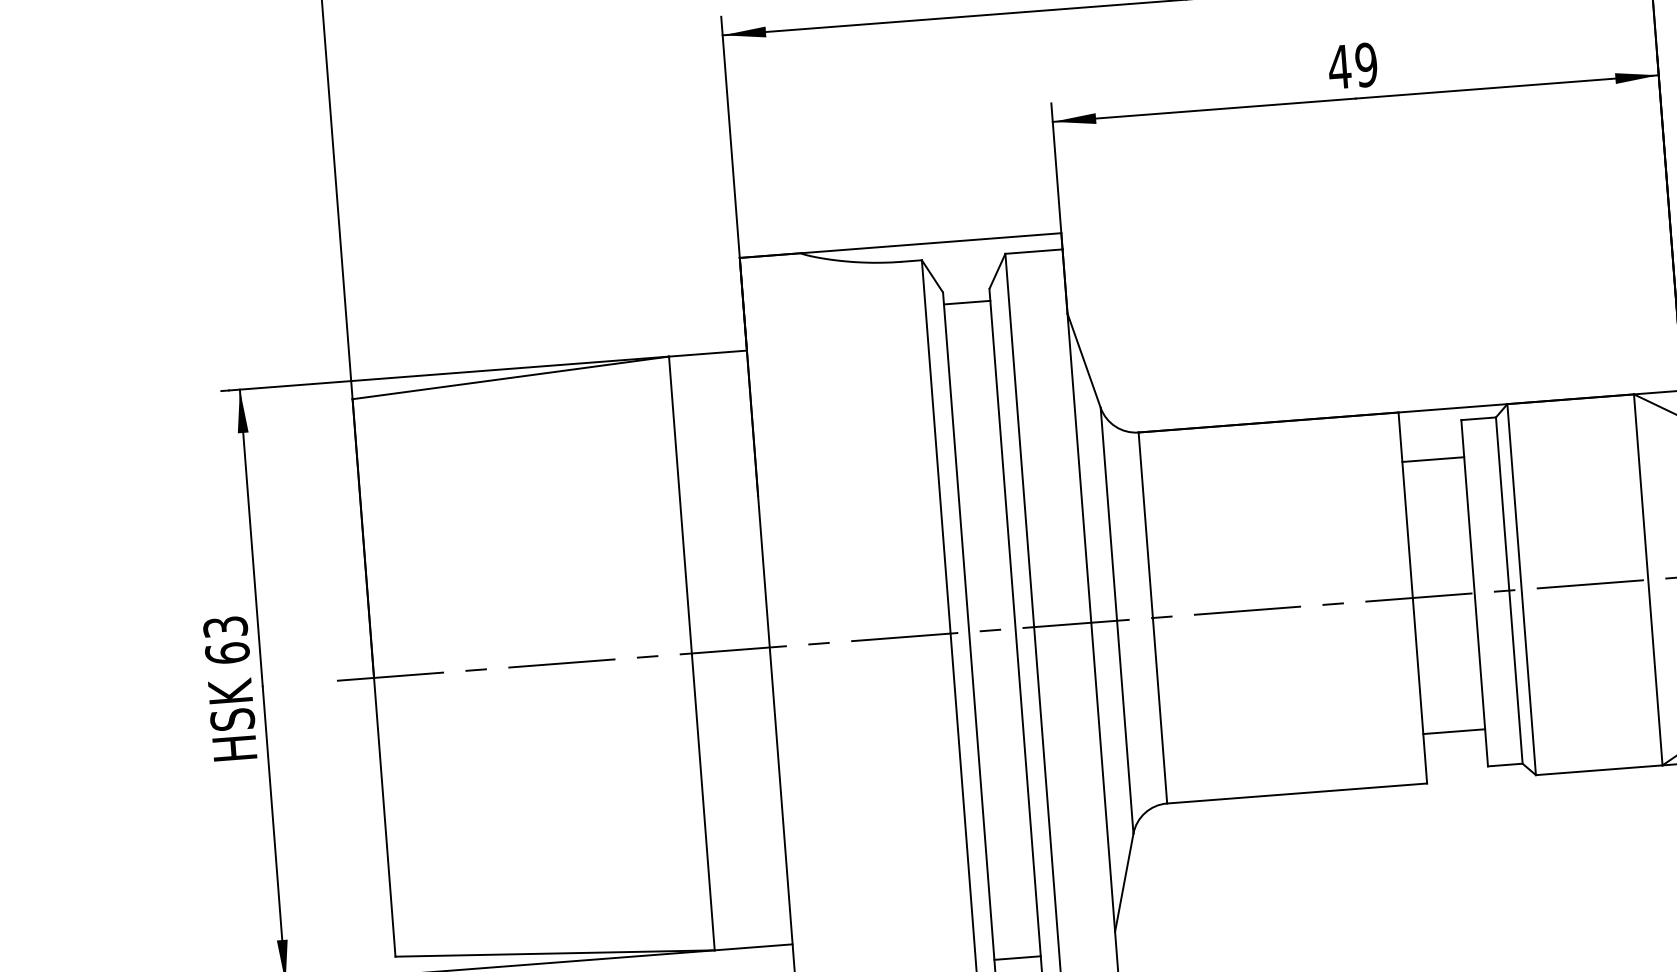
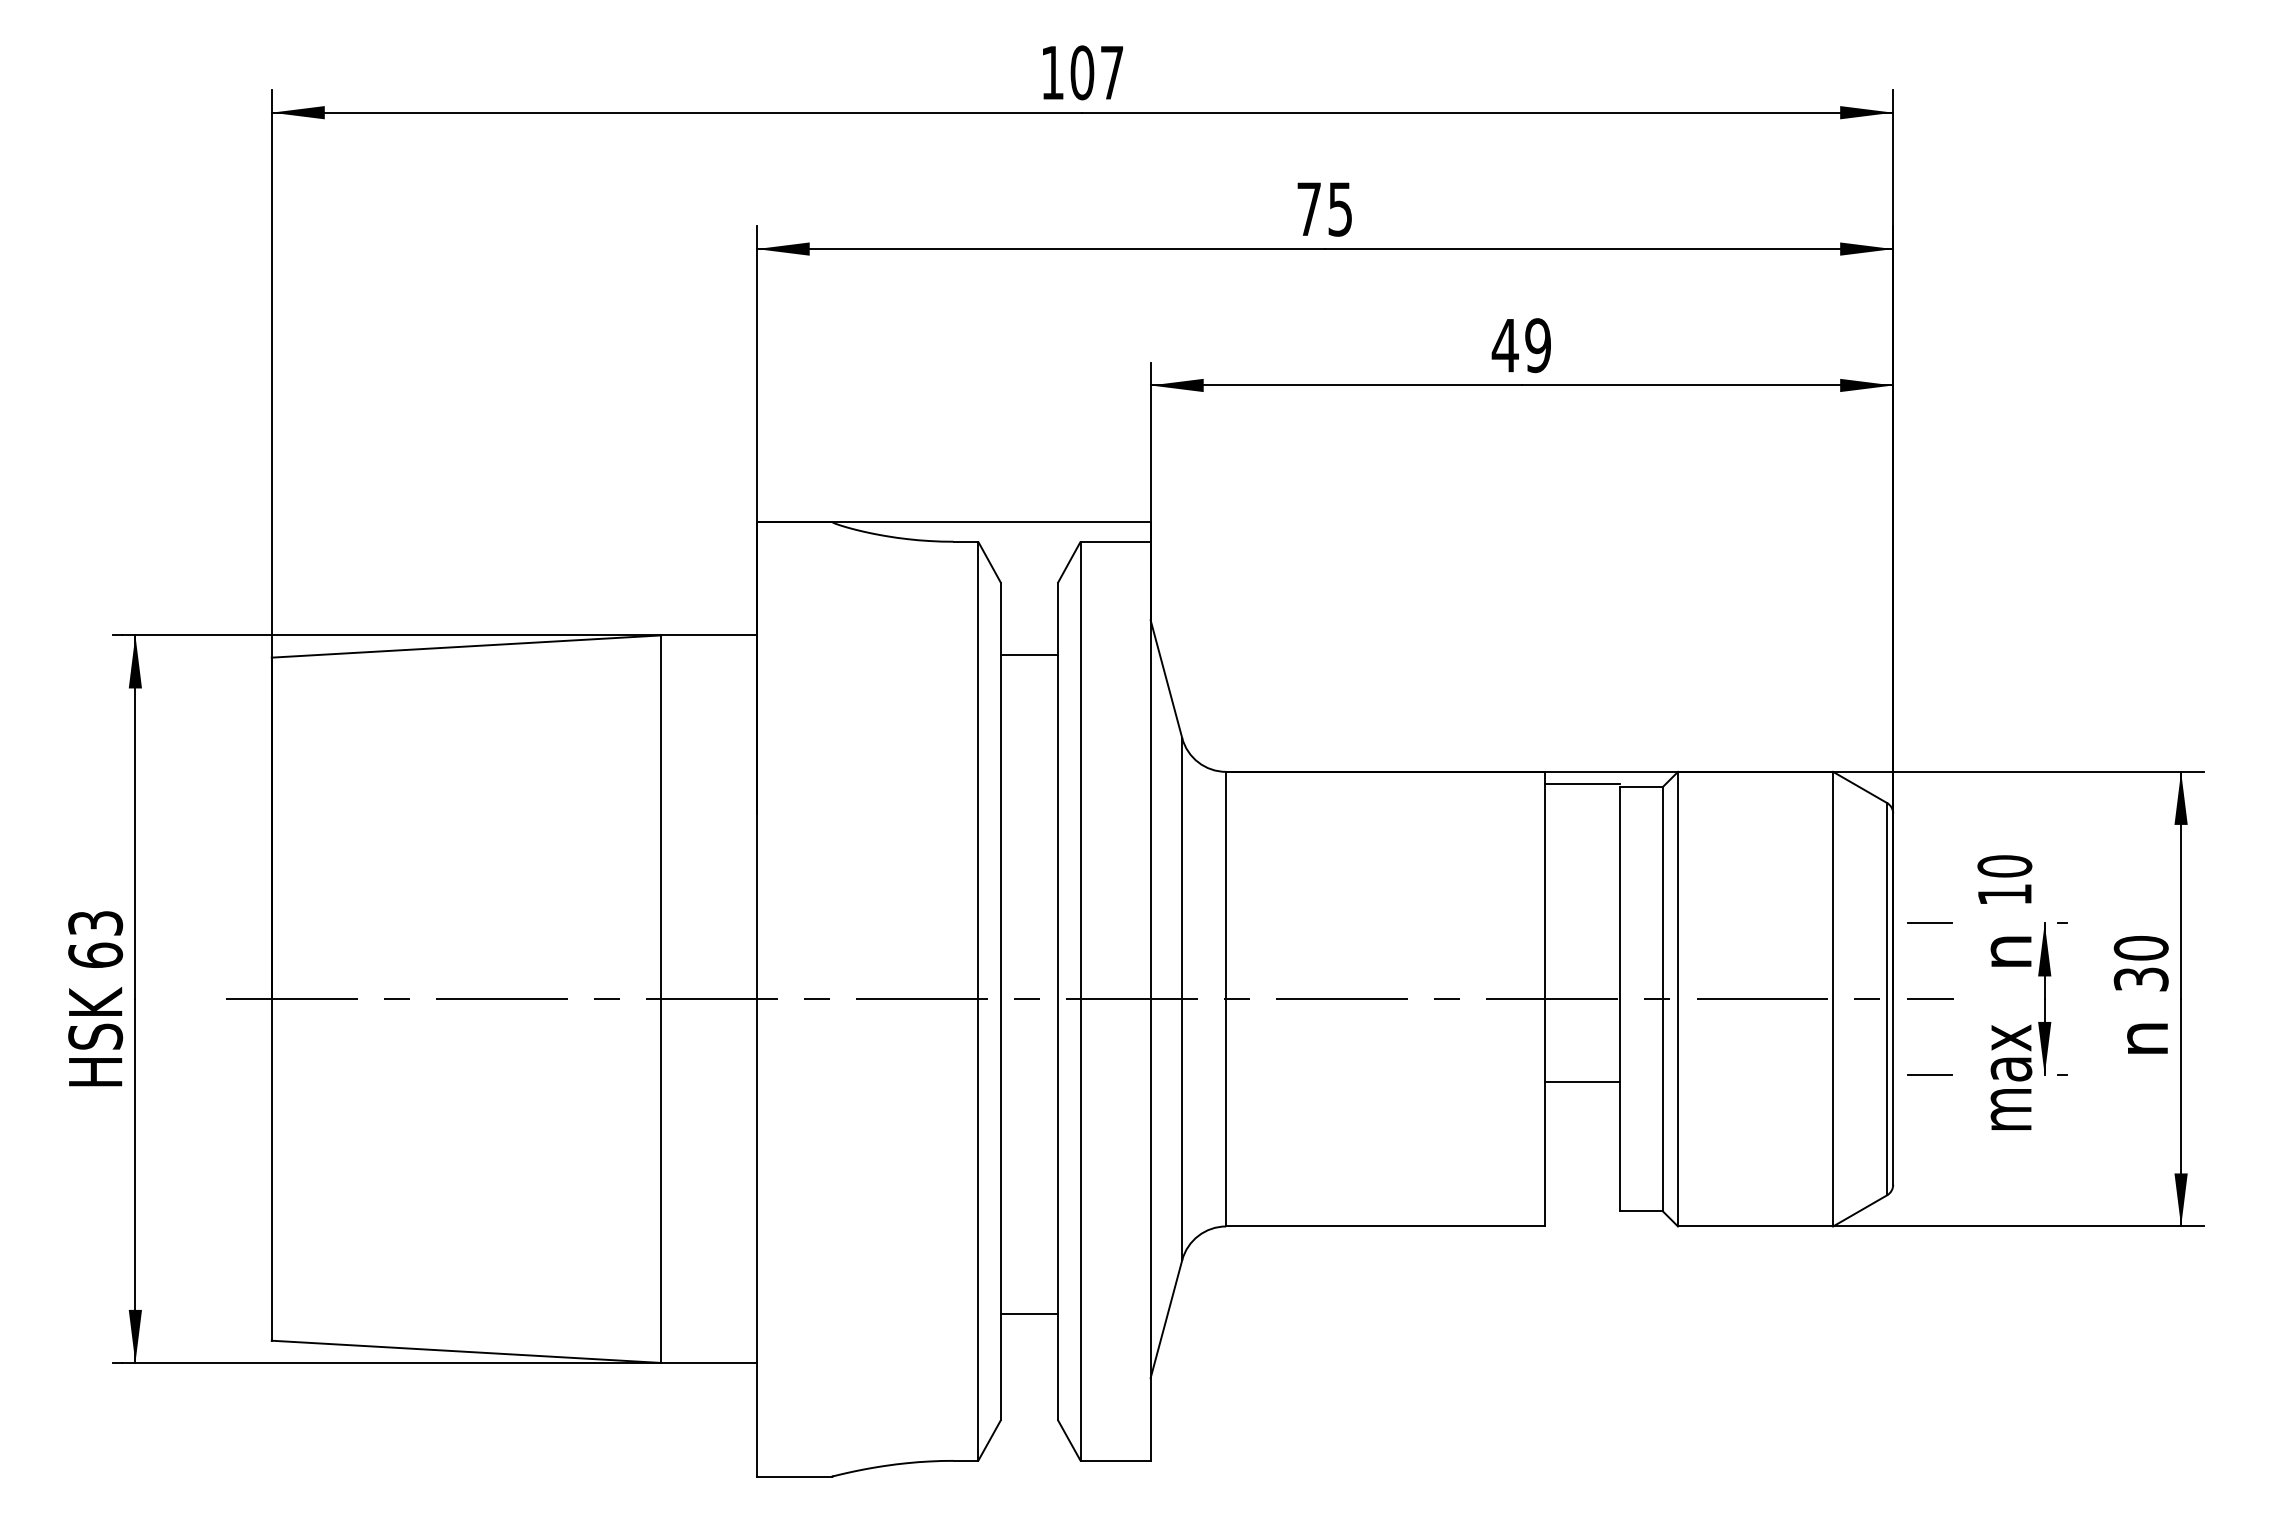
line: (967, 302) -> (1029, 654), moved
line: (1433, 459) -> (1582, 784), moved
line: (1454, 731) -> (1582, 1081), moved
line: (1017, 957) -> (1029, 1313), moved

